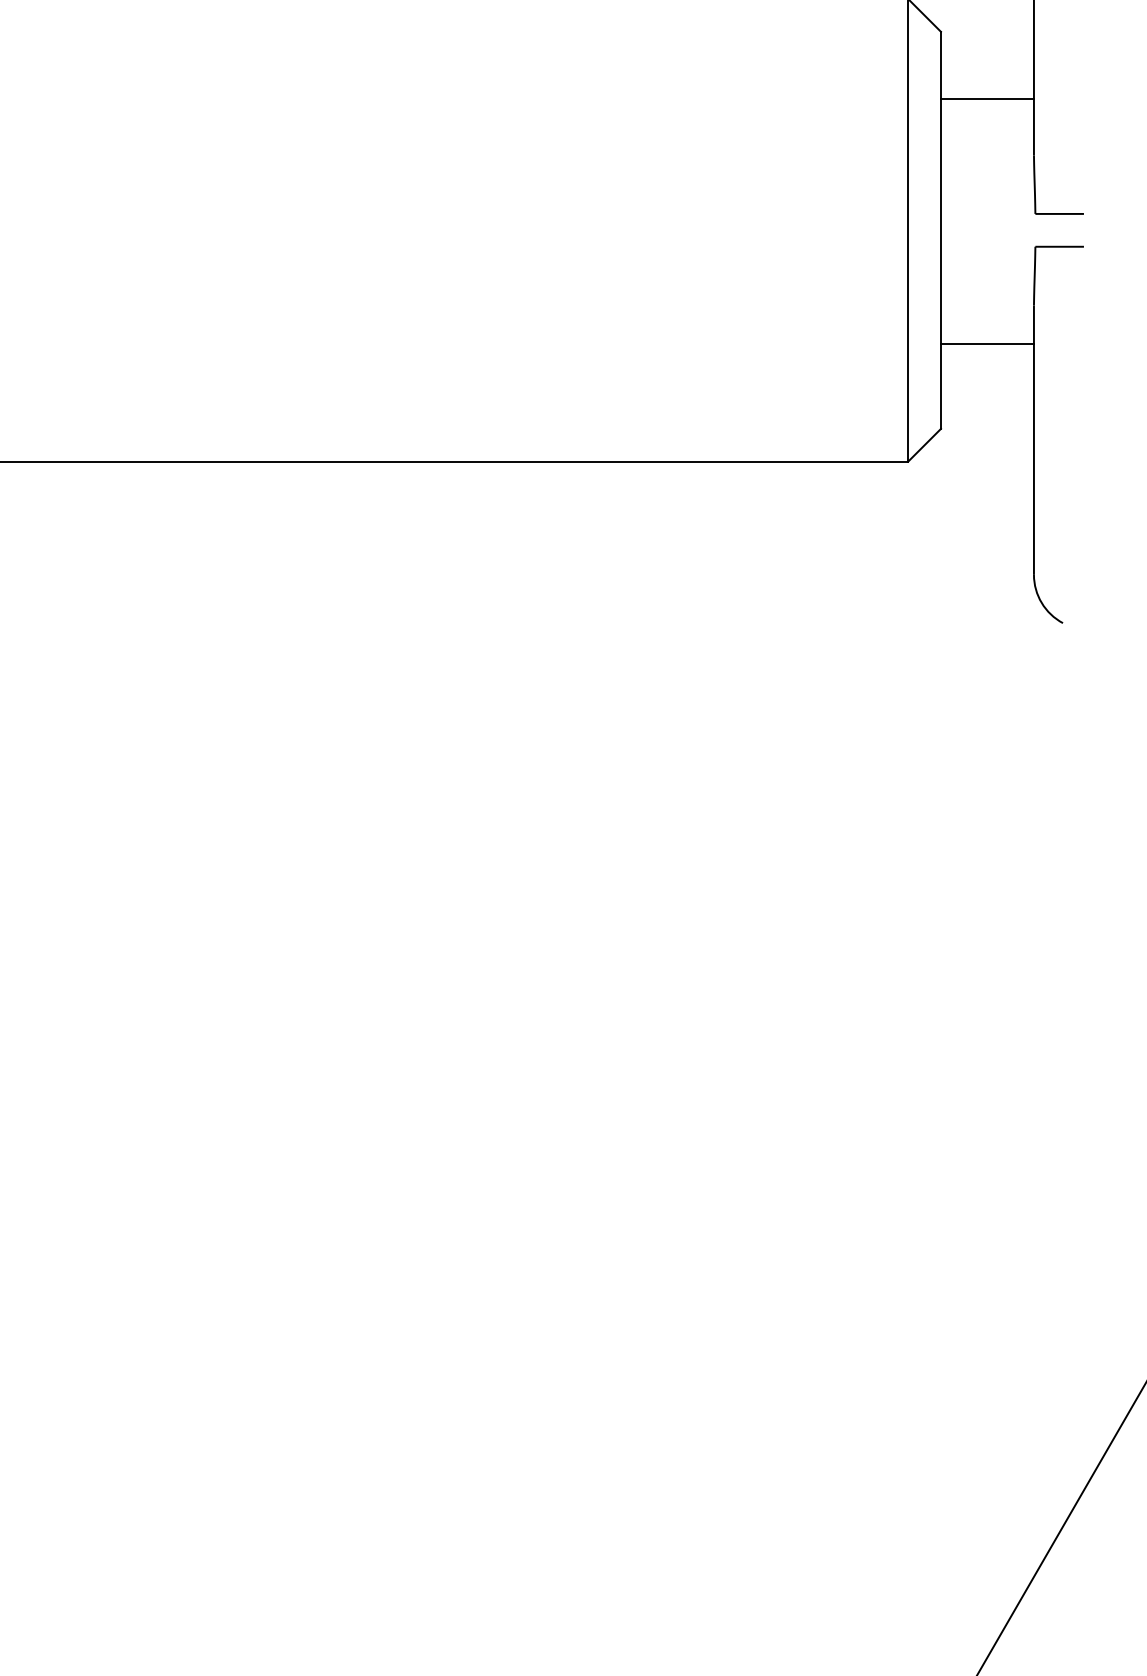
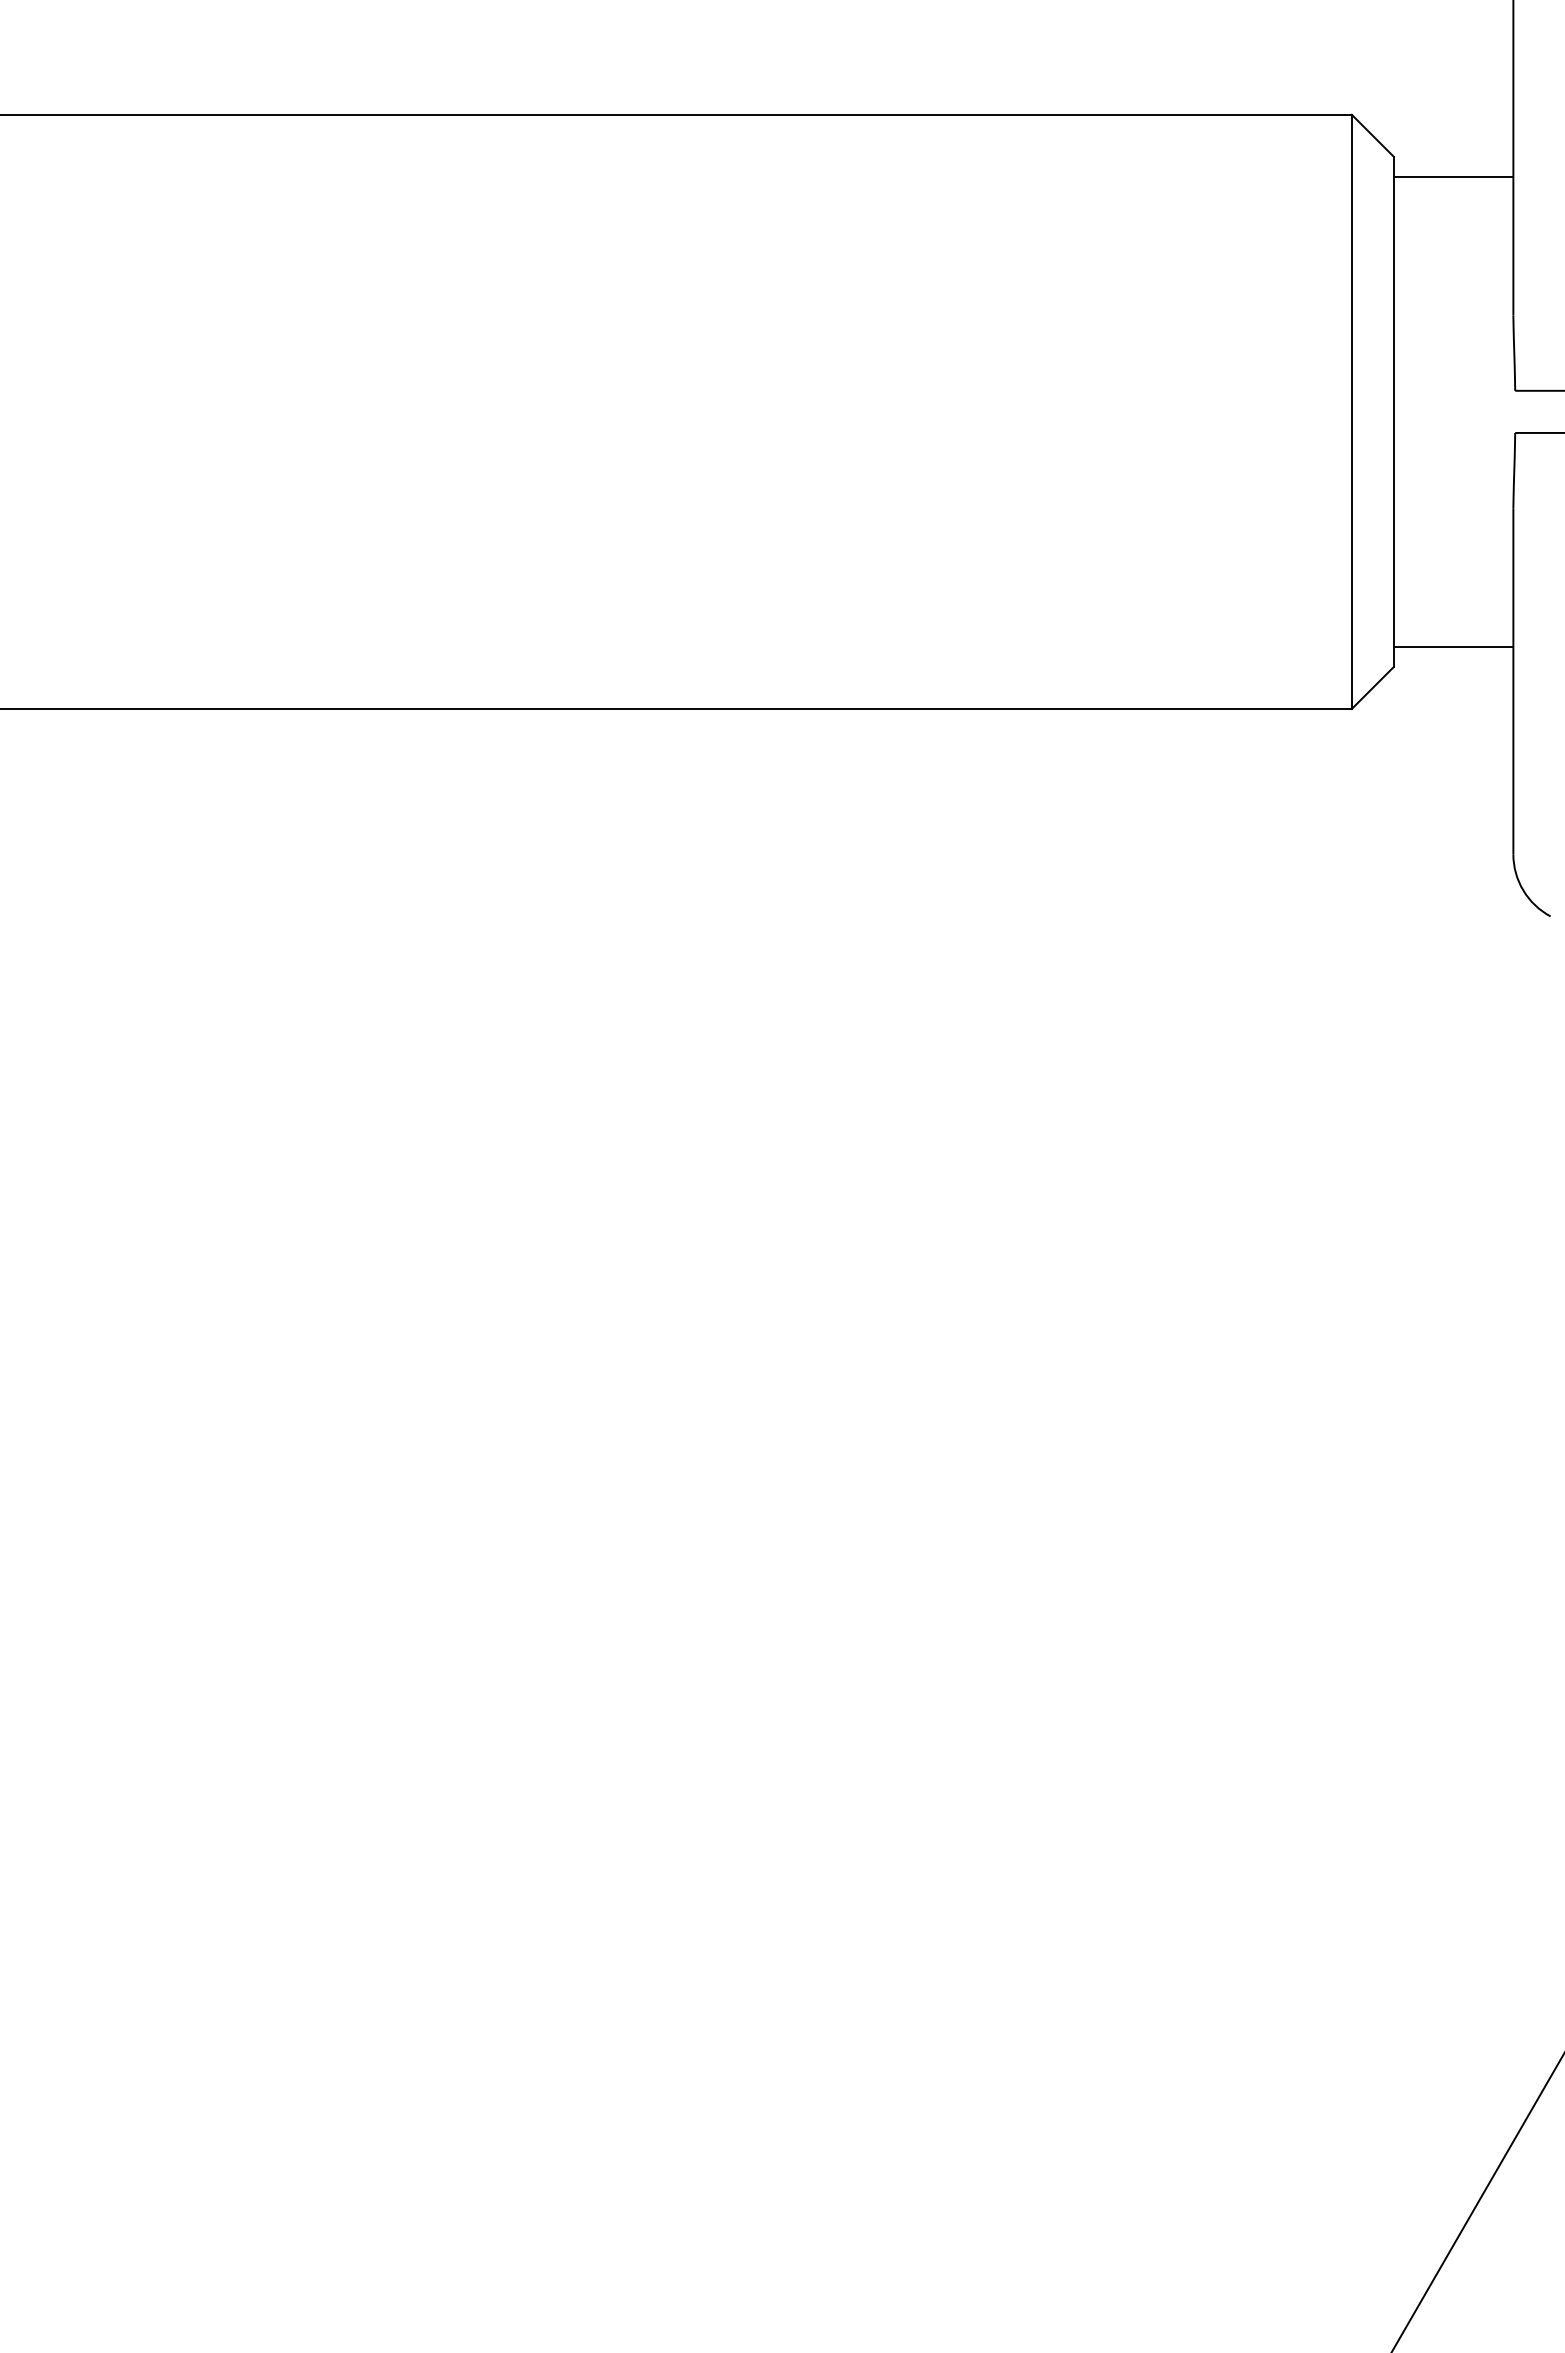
line: (987, 98) -> (1453, 176), moved
line: (987, 344) -> (1453, 647), moved

